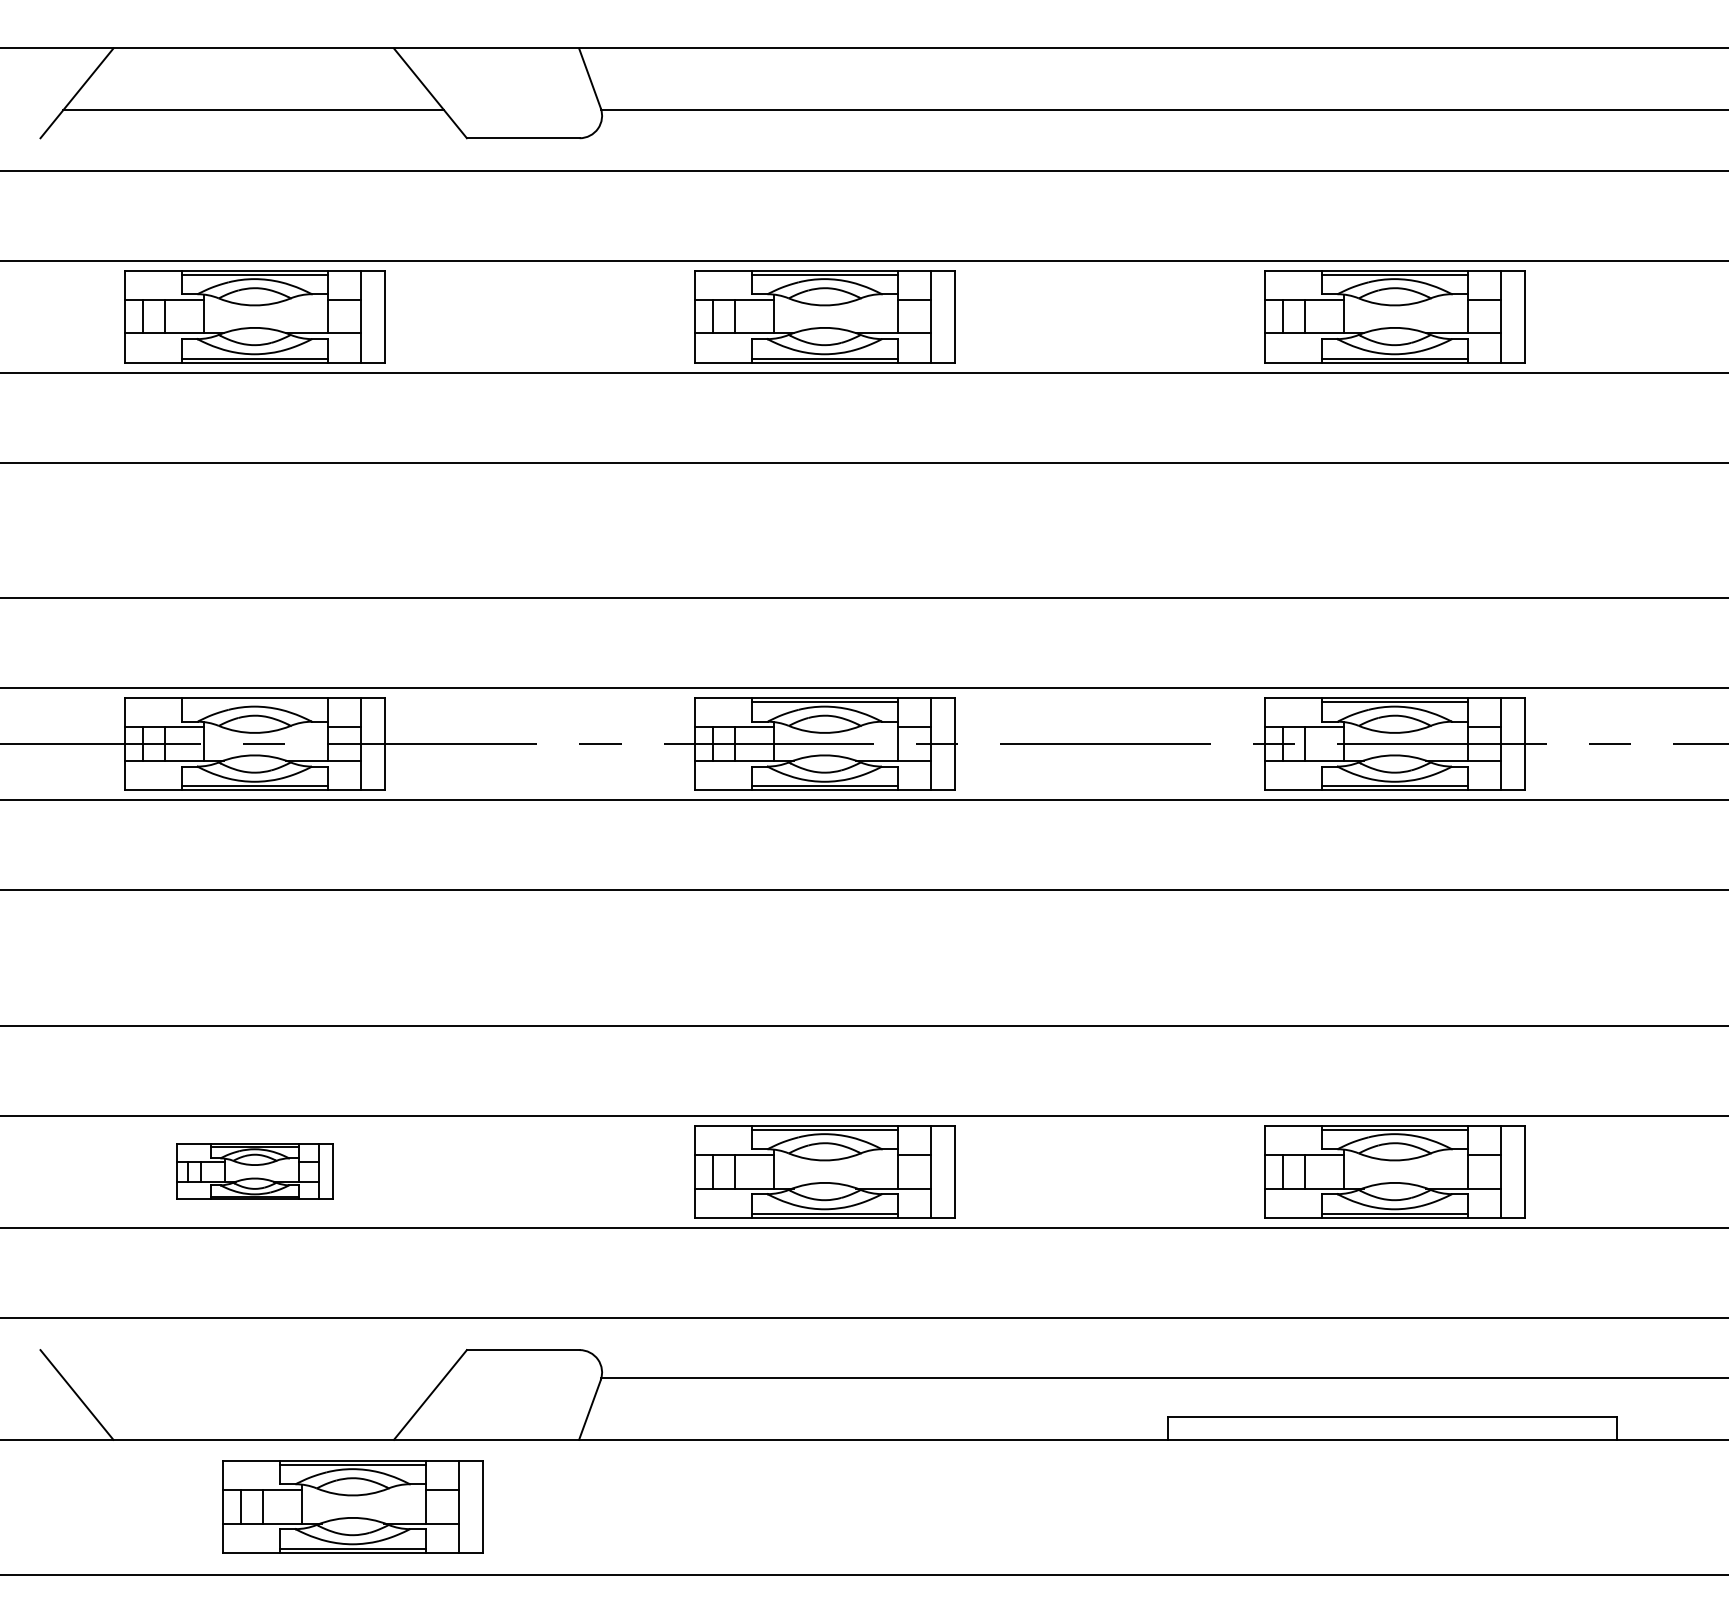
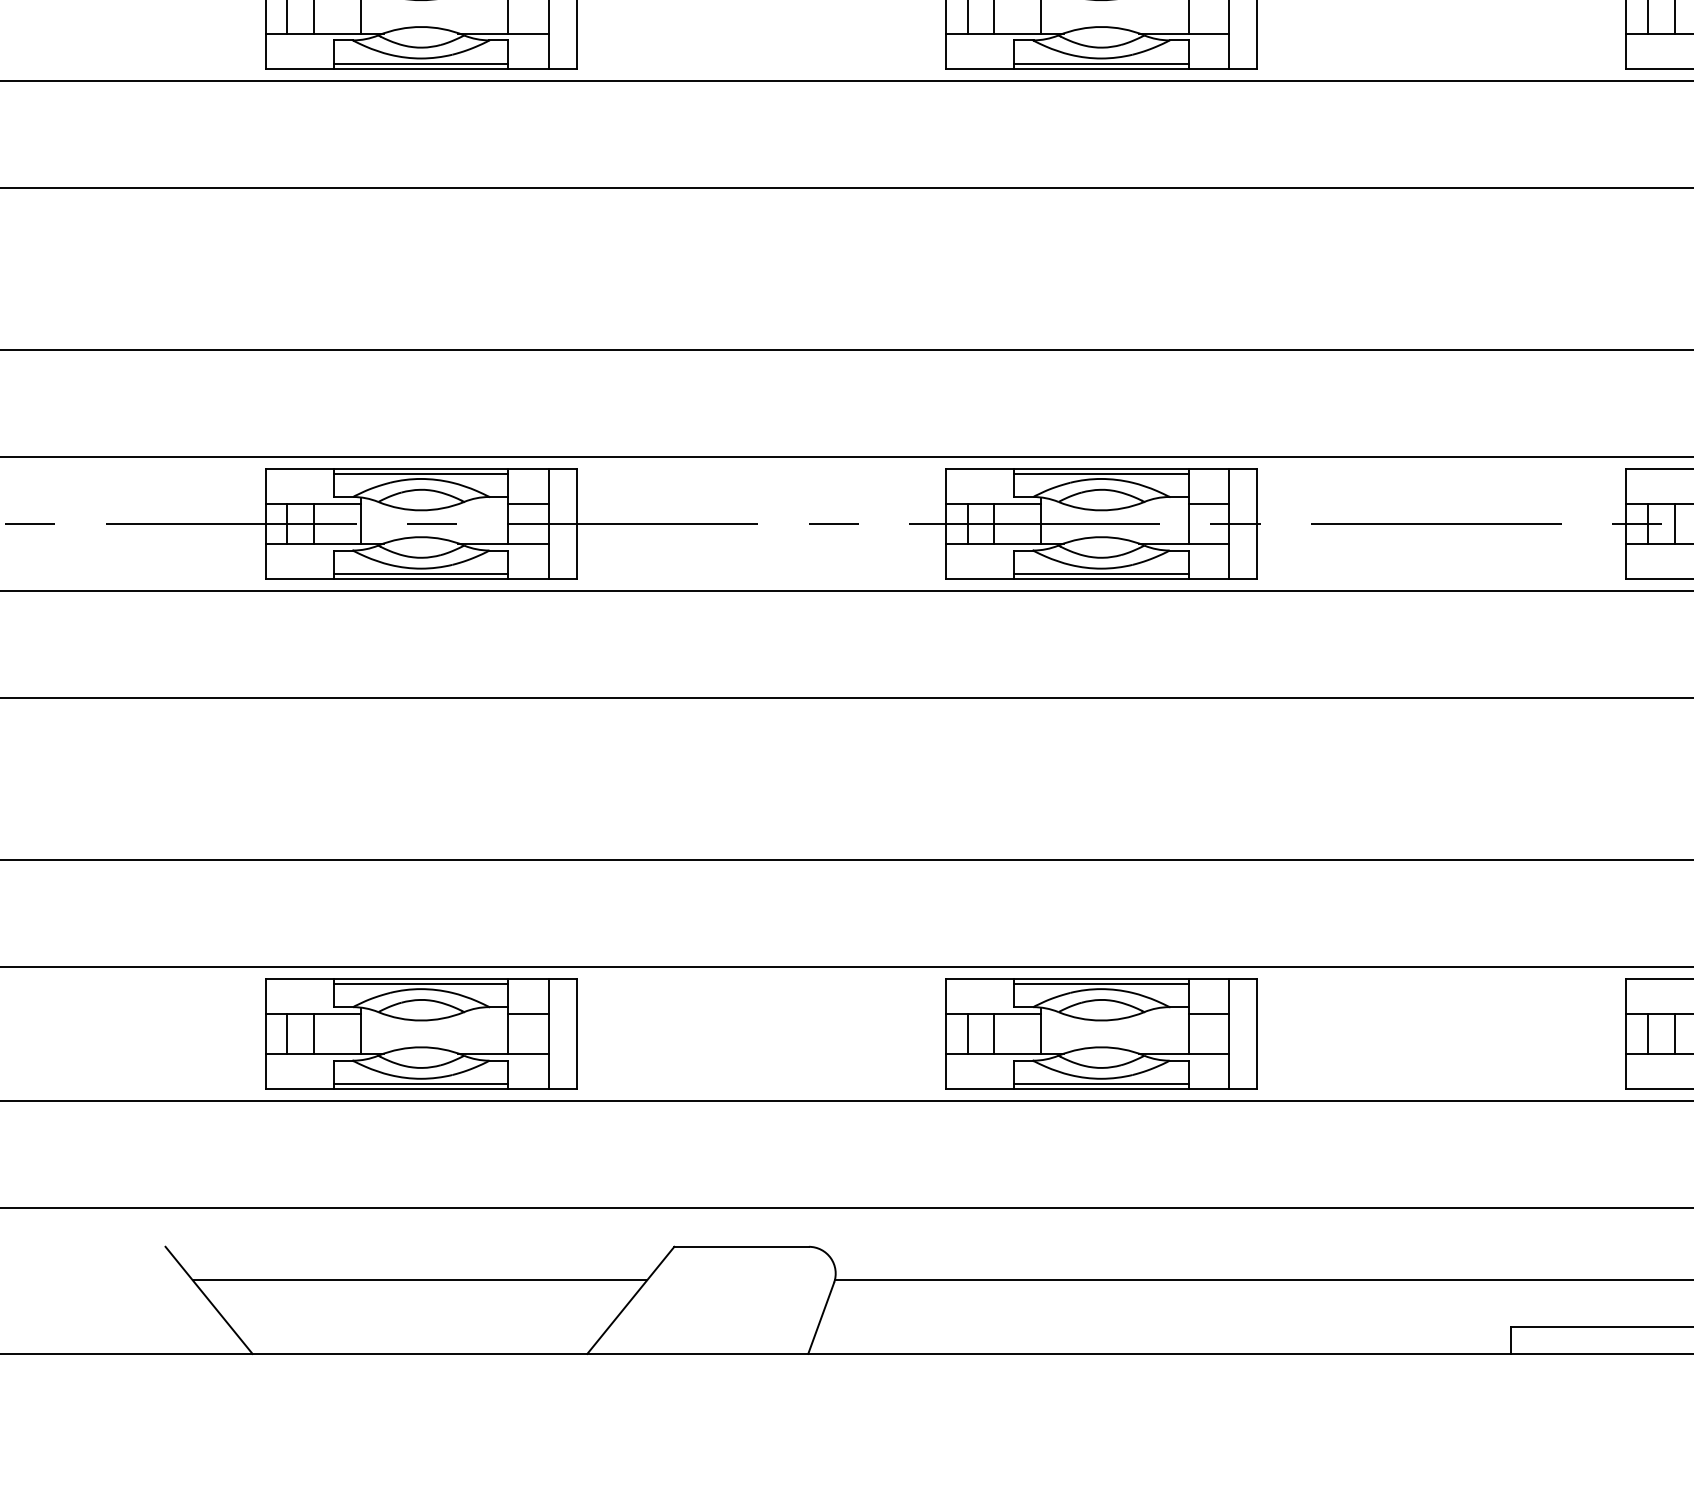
line: (254, 702) -> (420, 474), added
part: (254, 1171) -> (420, 1033), size x1.67
line: (253, 1378) -> (419, 1280), added
part: (352, 1506) -> (537, 1433), removed

